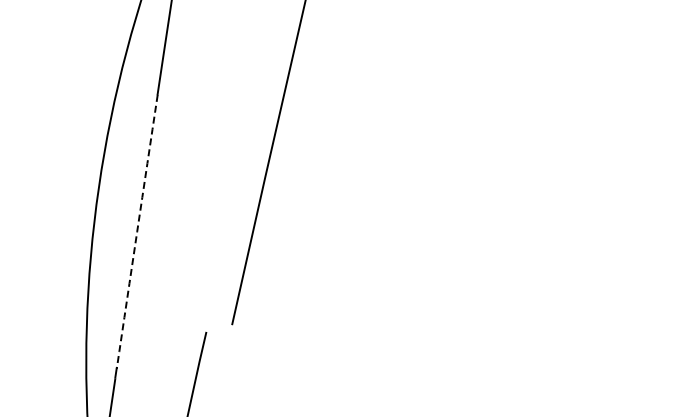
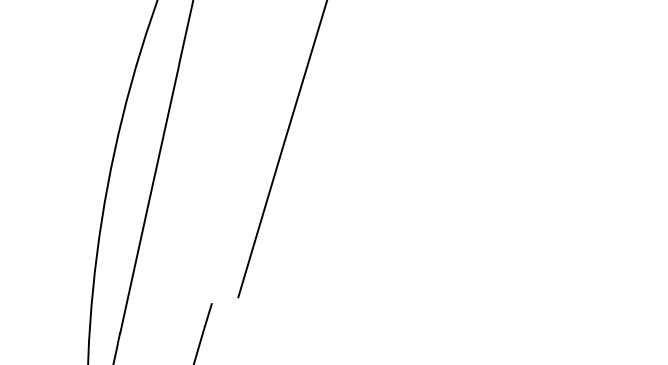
arc: (137, 231) -> (150, 198), dashed -> solid

